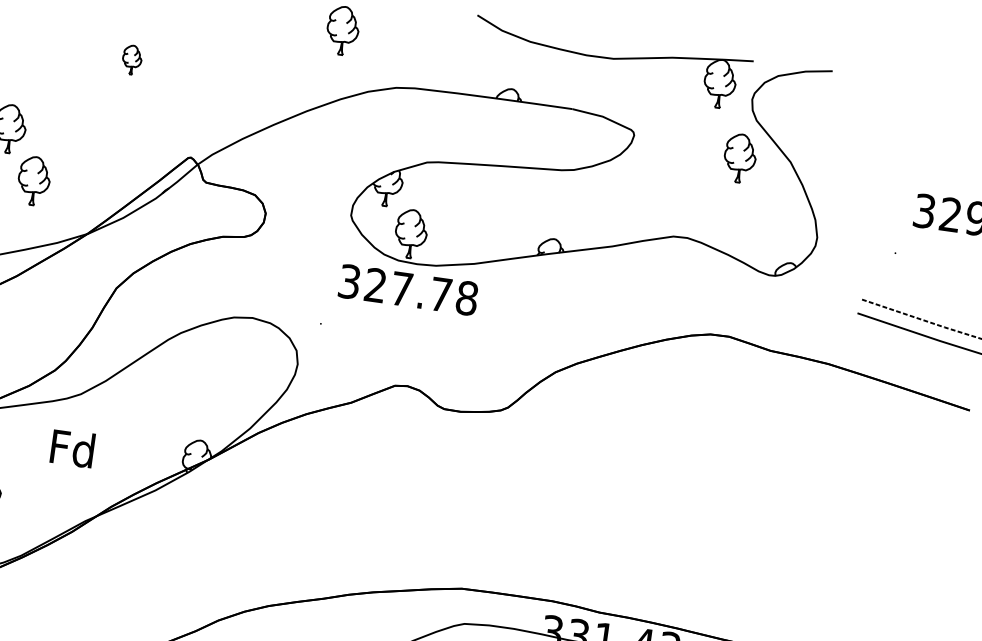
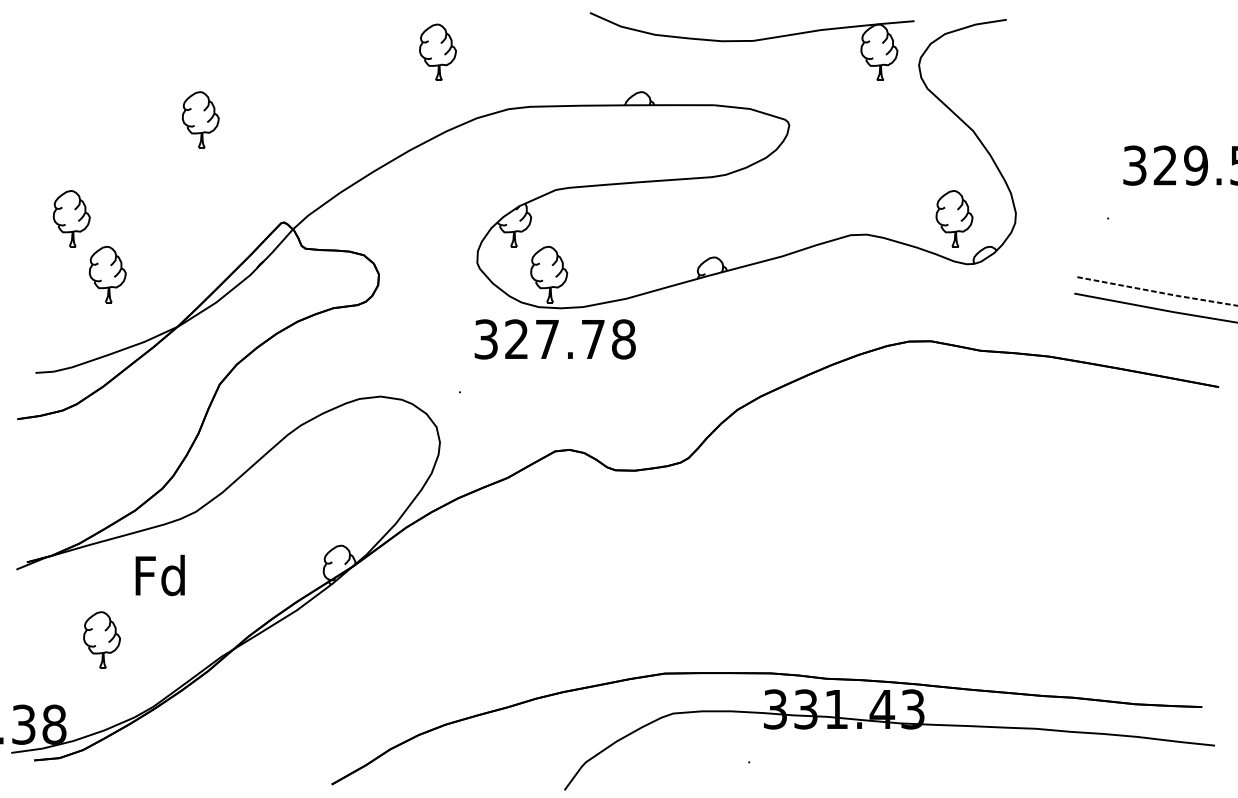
part: (131, 59) -> (200, 119), size x1.67
part: (740, 158) -> (954, 218), moved
text: (72, 448) -> (159, 575), moved

